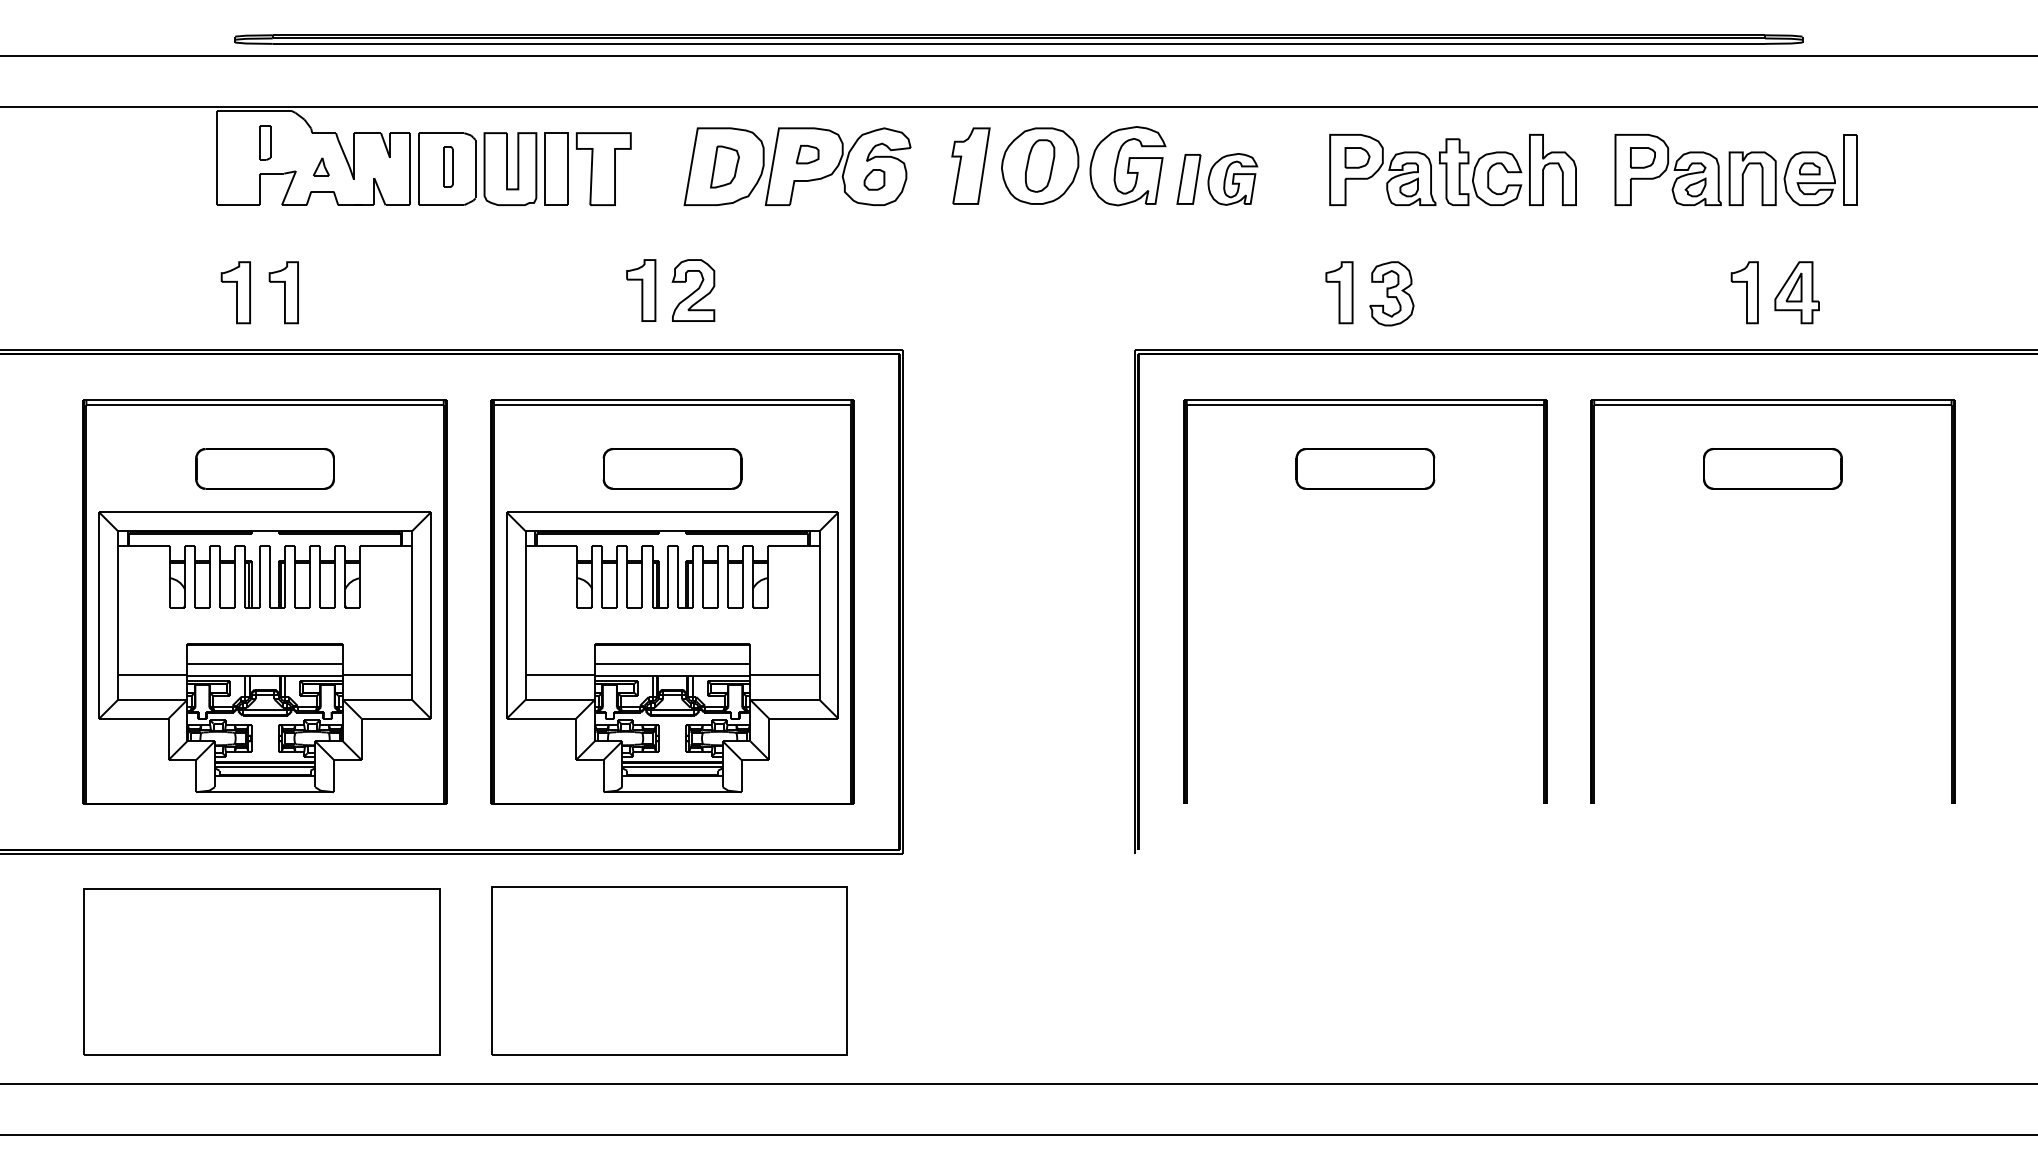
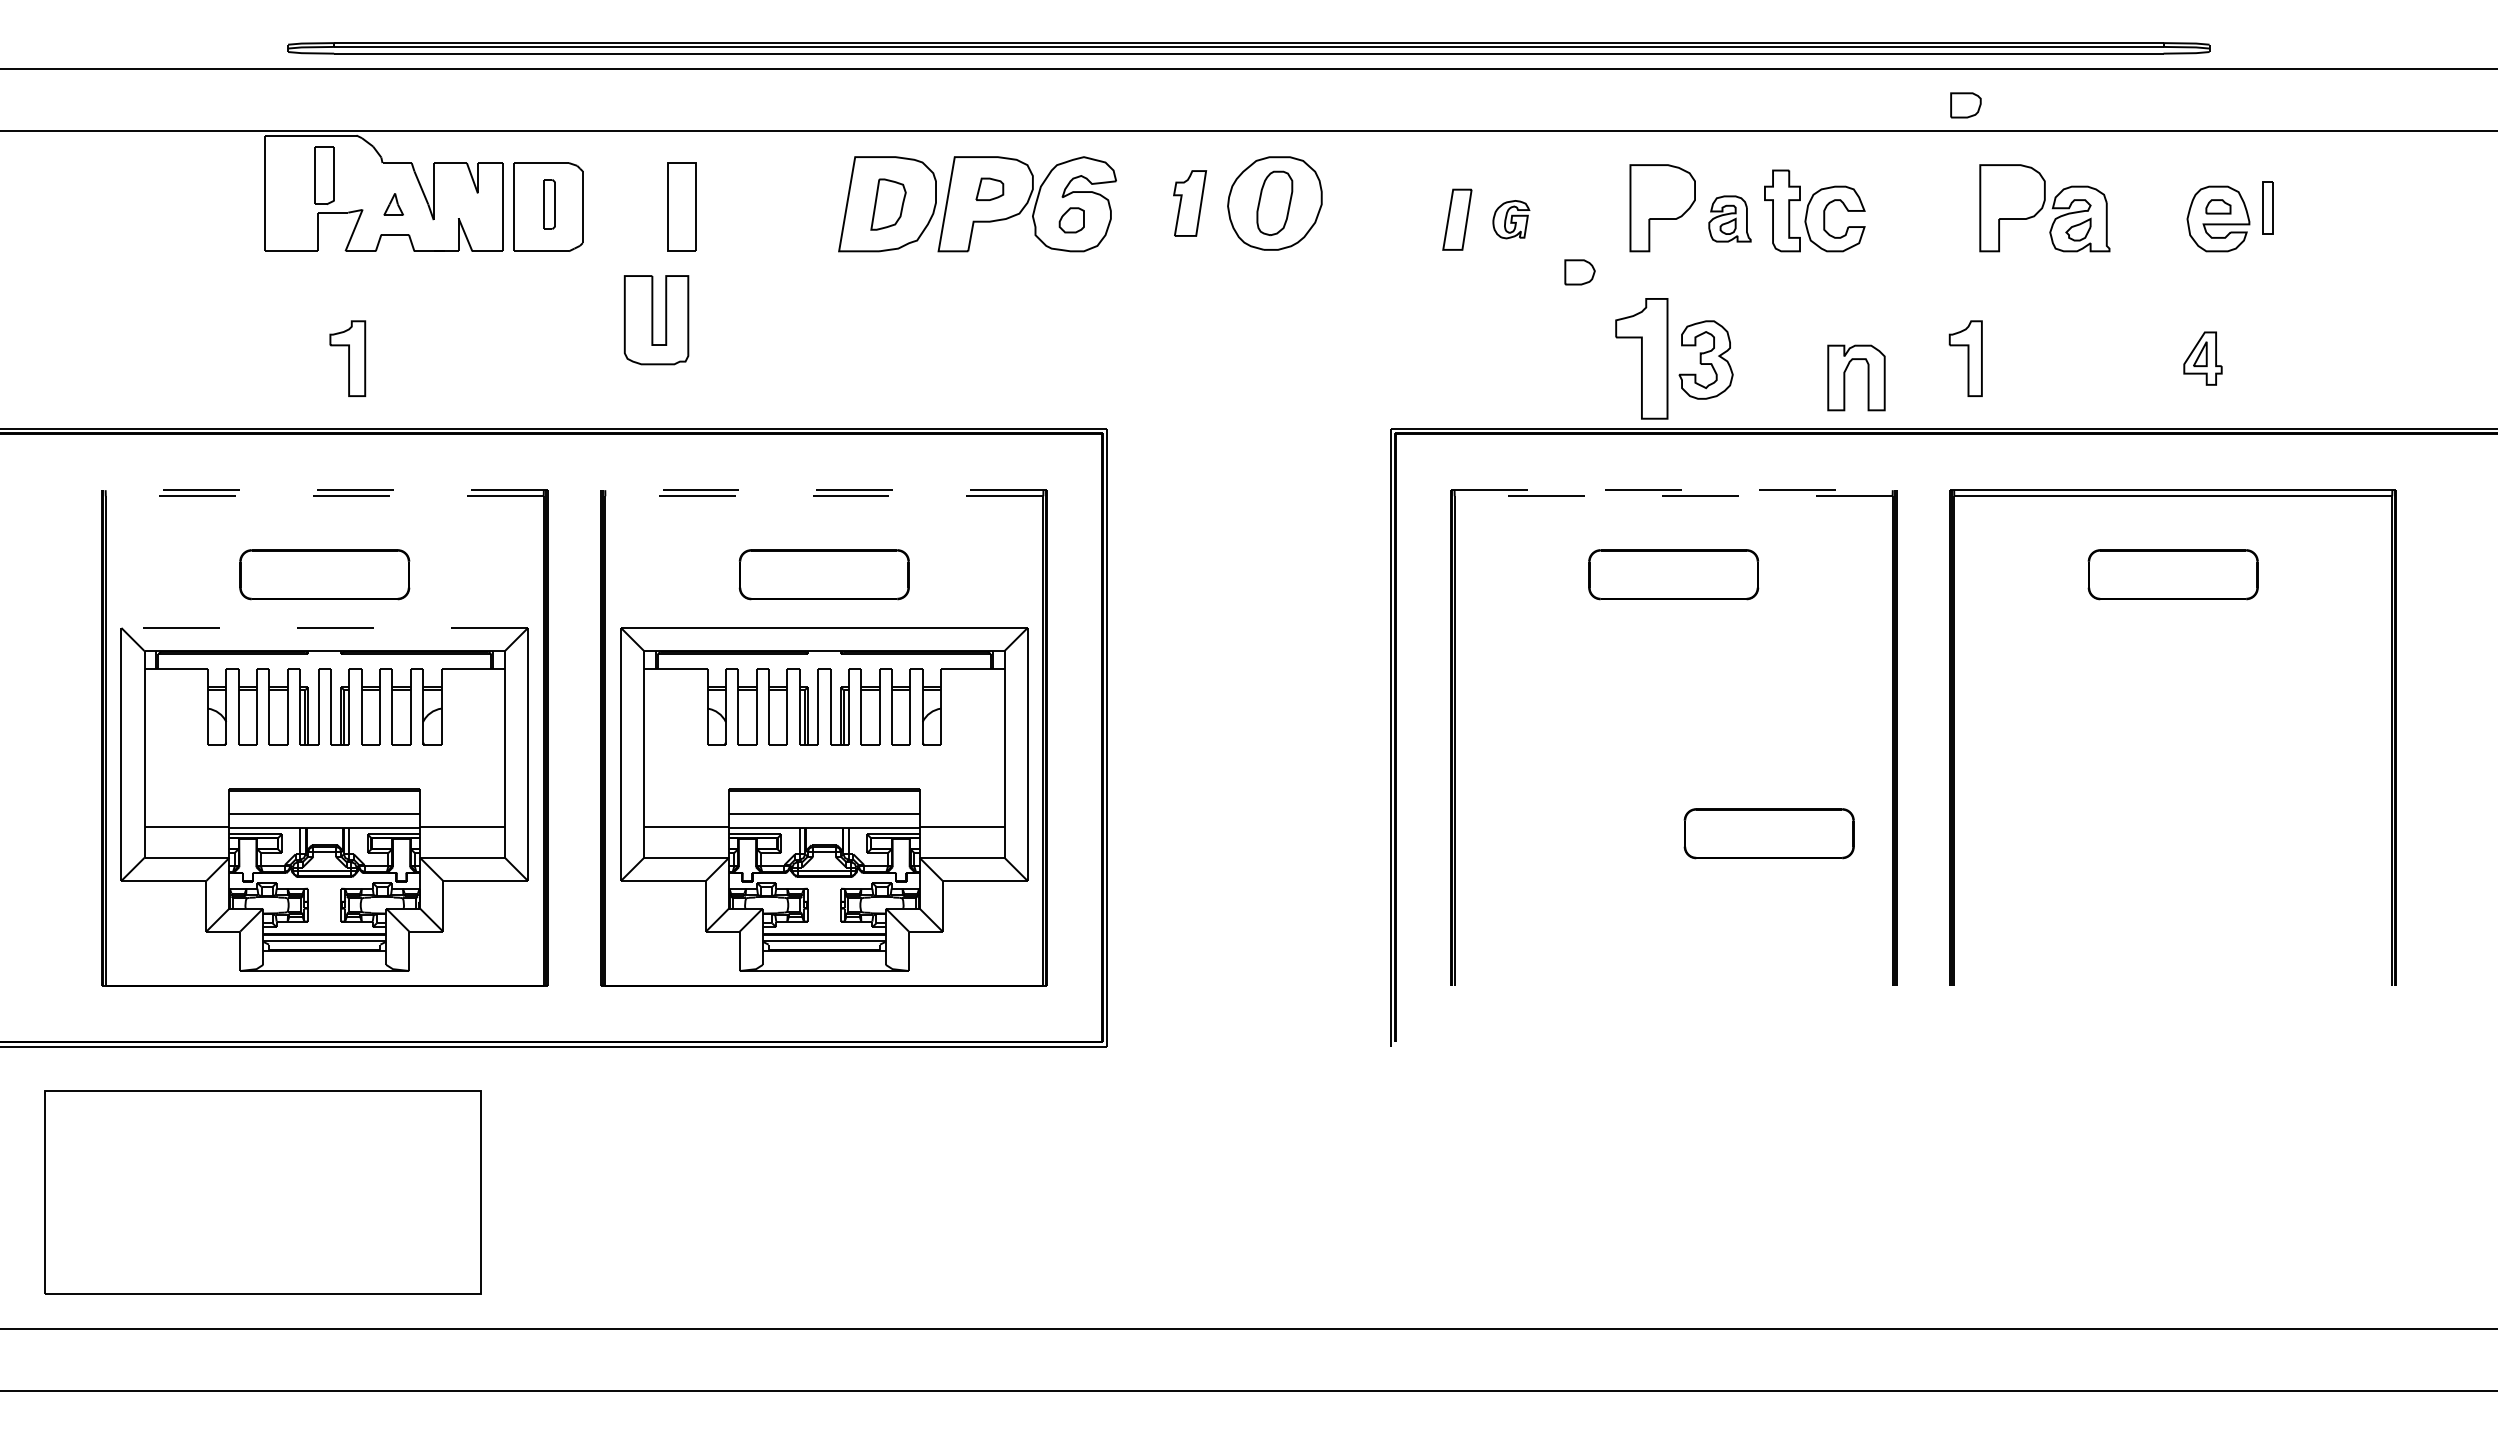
part: (264, 143) -> (324, 175), size x1.4
part: (1357, 157) -> (1579, 272), moved
part: (1642, 157) -> (1965, 105), moved
part: (1552, 163) -> (1903, 200), removed
part: (970, 166) -> (1189, 203), size x0.7
part: (1127, 166) -> (1382, 203), removed
part: (510, 169) -> (656, 320), moved
part: (603, 169) -> (739, 207), removed
part: (1849, 169) -> (2267, 207), size x0.6
part: (1410, 178) -> (1729, 218), size x0.7
part: (1743, 178) -> (1845, 377), moved
part: (1233, 179) -> (1511, 219), size x0.6
part: (640, 290) -> (785, 355), removed
part: (693, 290) -> (849, 355), removed
part: (235, 292) -> (288, 358), removed
part: (1339, 292) -> (1641, 358), size x1.6
part: (1744, 292) -> (1965, 358), moved
part: (1796, 292) -> (2202, 358), size x0.7
line: (264, 400) -> (324, 490), solid -> dashed
line: (672, 400) -> (824, 490), solid -> dashed
line: (1365, 400) -> (1673, 490), solid -> dashed
line: (264, 405) -> (324, 496), solid -> dashed
line: (672, 405) -> (824, 496), solid -> dashed
line: (1365, 405) -> (1673, 496), solid -> dashed
line: (264, 511) -> (324, 627), solid -> dashed
part: (1442, 680) -> (1768, 833), added
part: (669, 970) -> (820, 1189), removed
part: (261, 972) -> (262, 1192), moved

